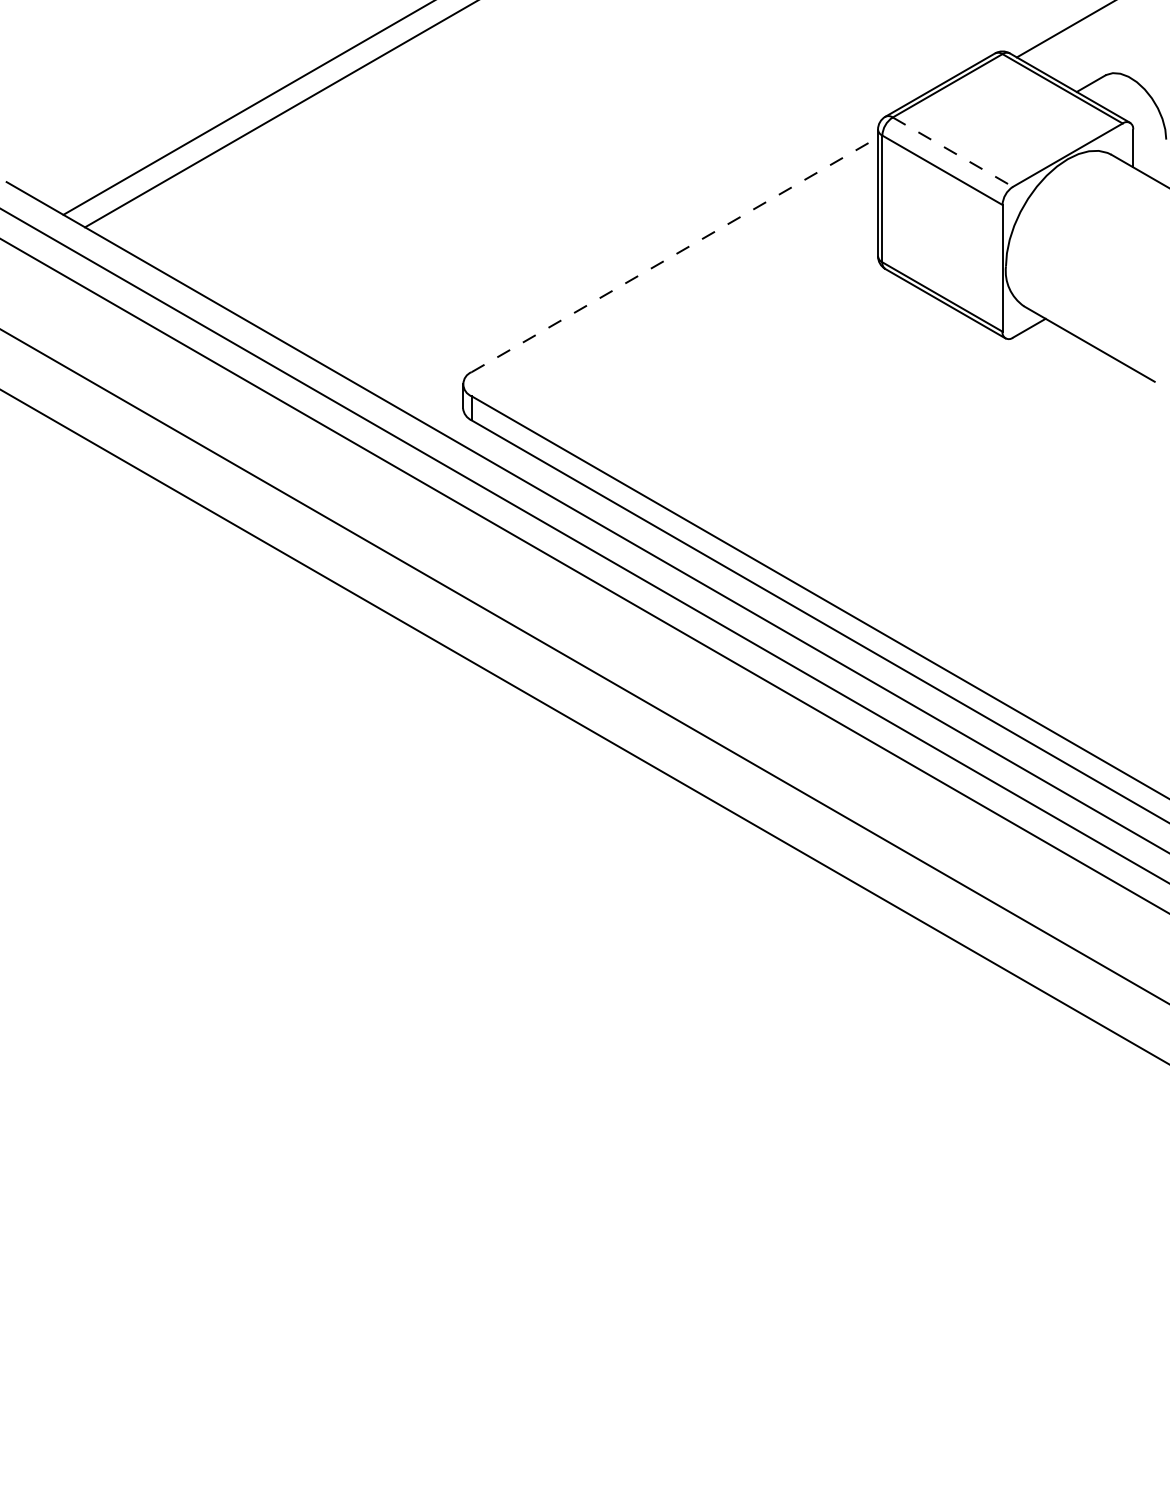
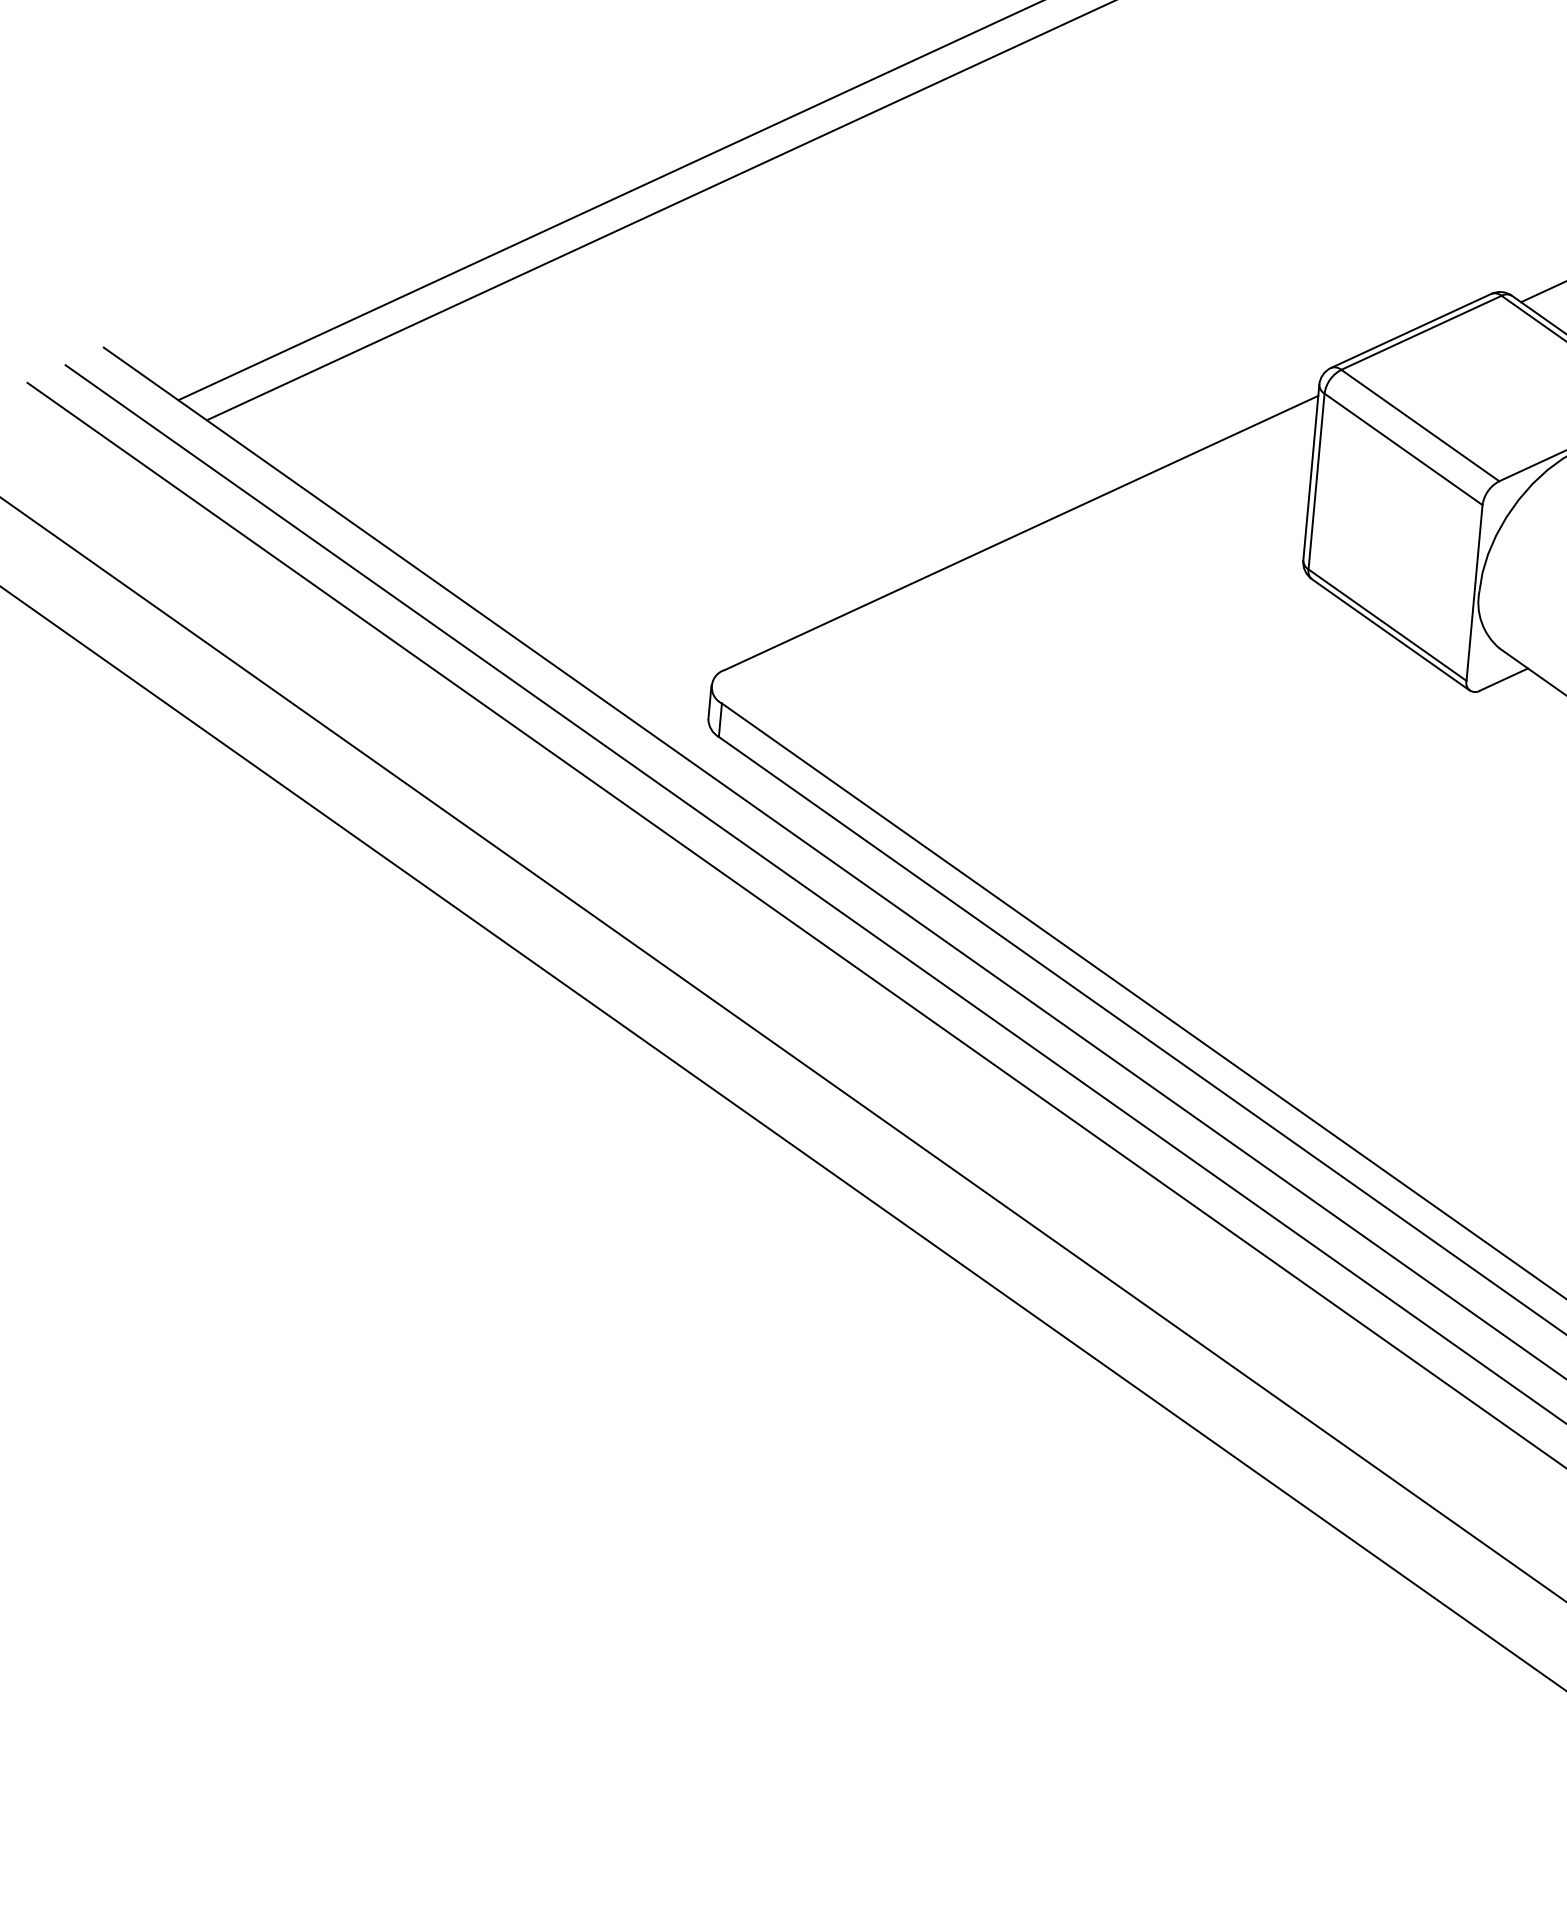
line: (953, 152) -> (1421, 426), dashed -> solid
line: (674, 254) -> (1021, 532), dashed -> solid

